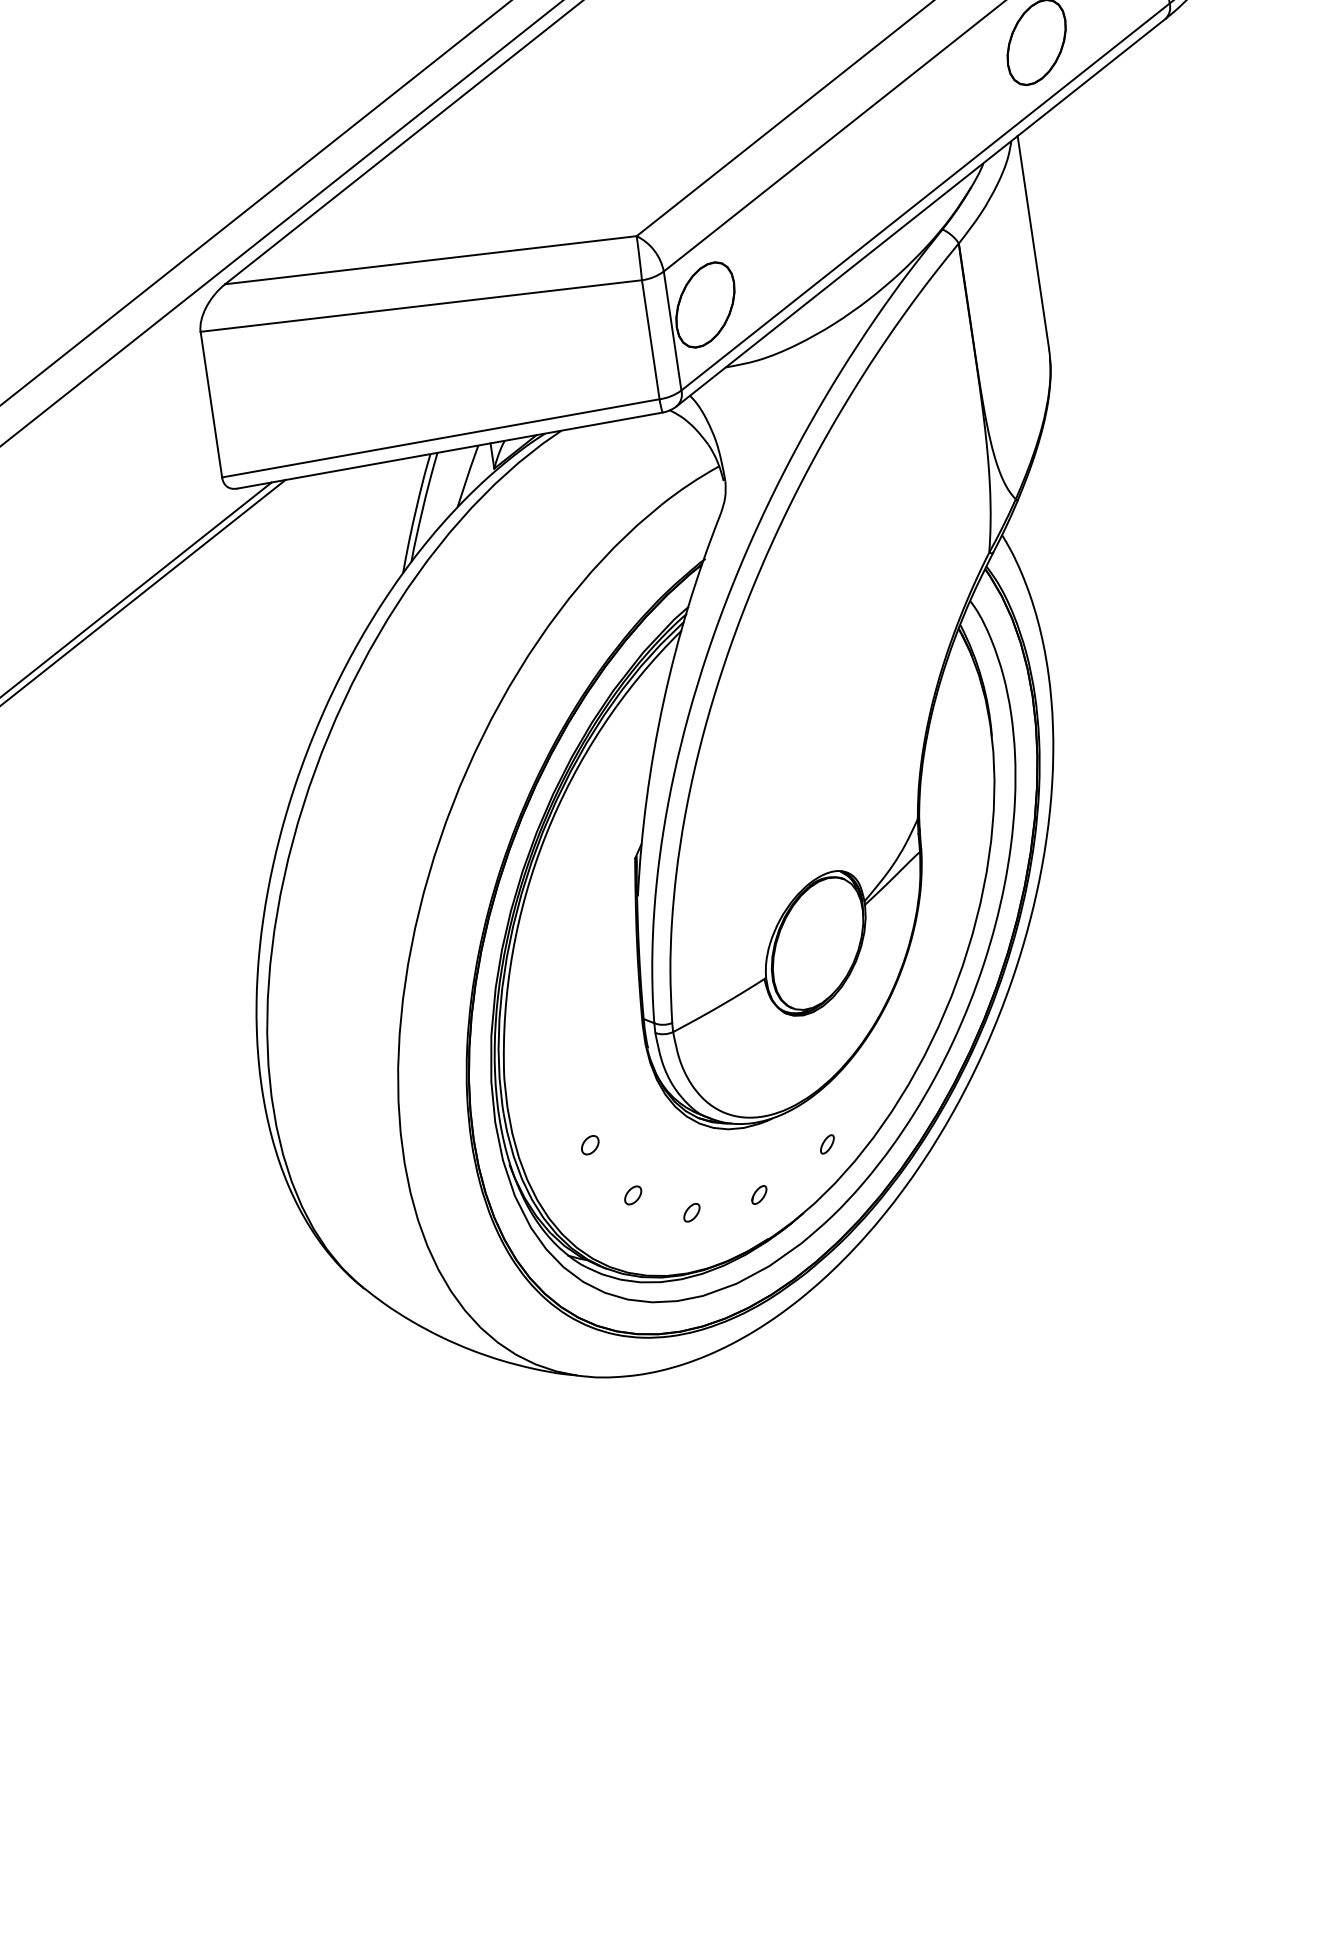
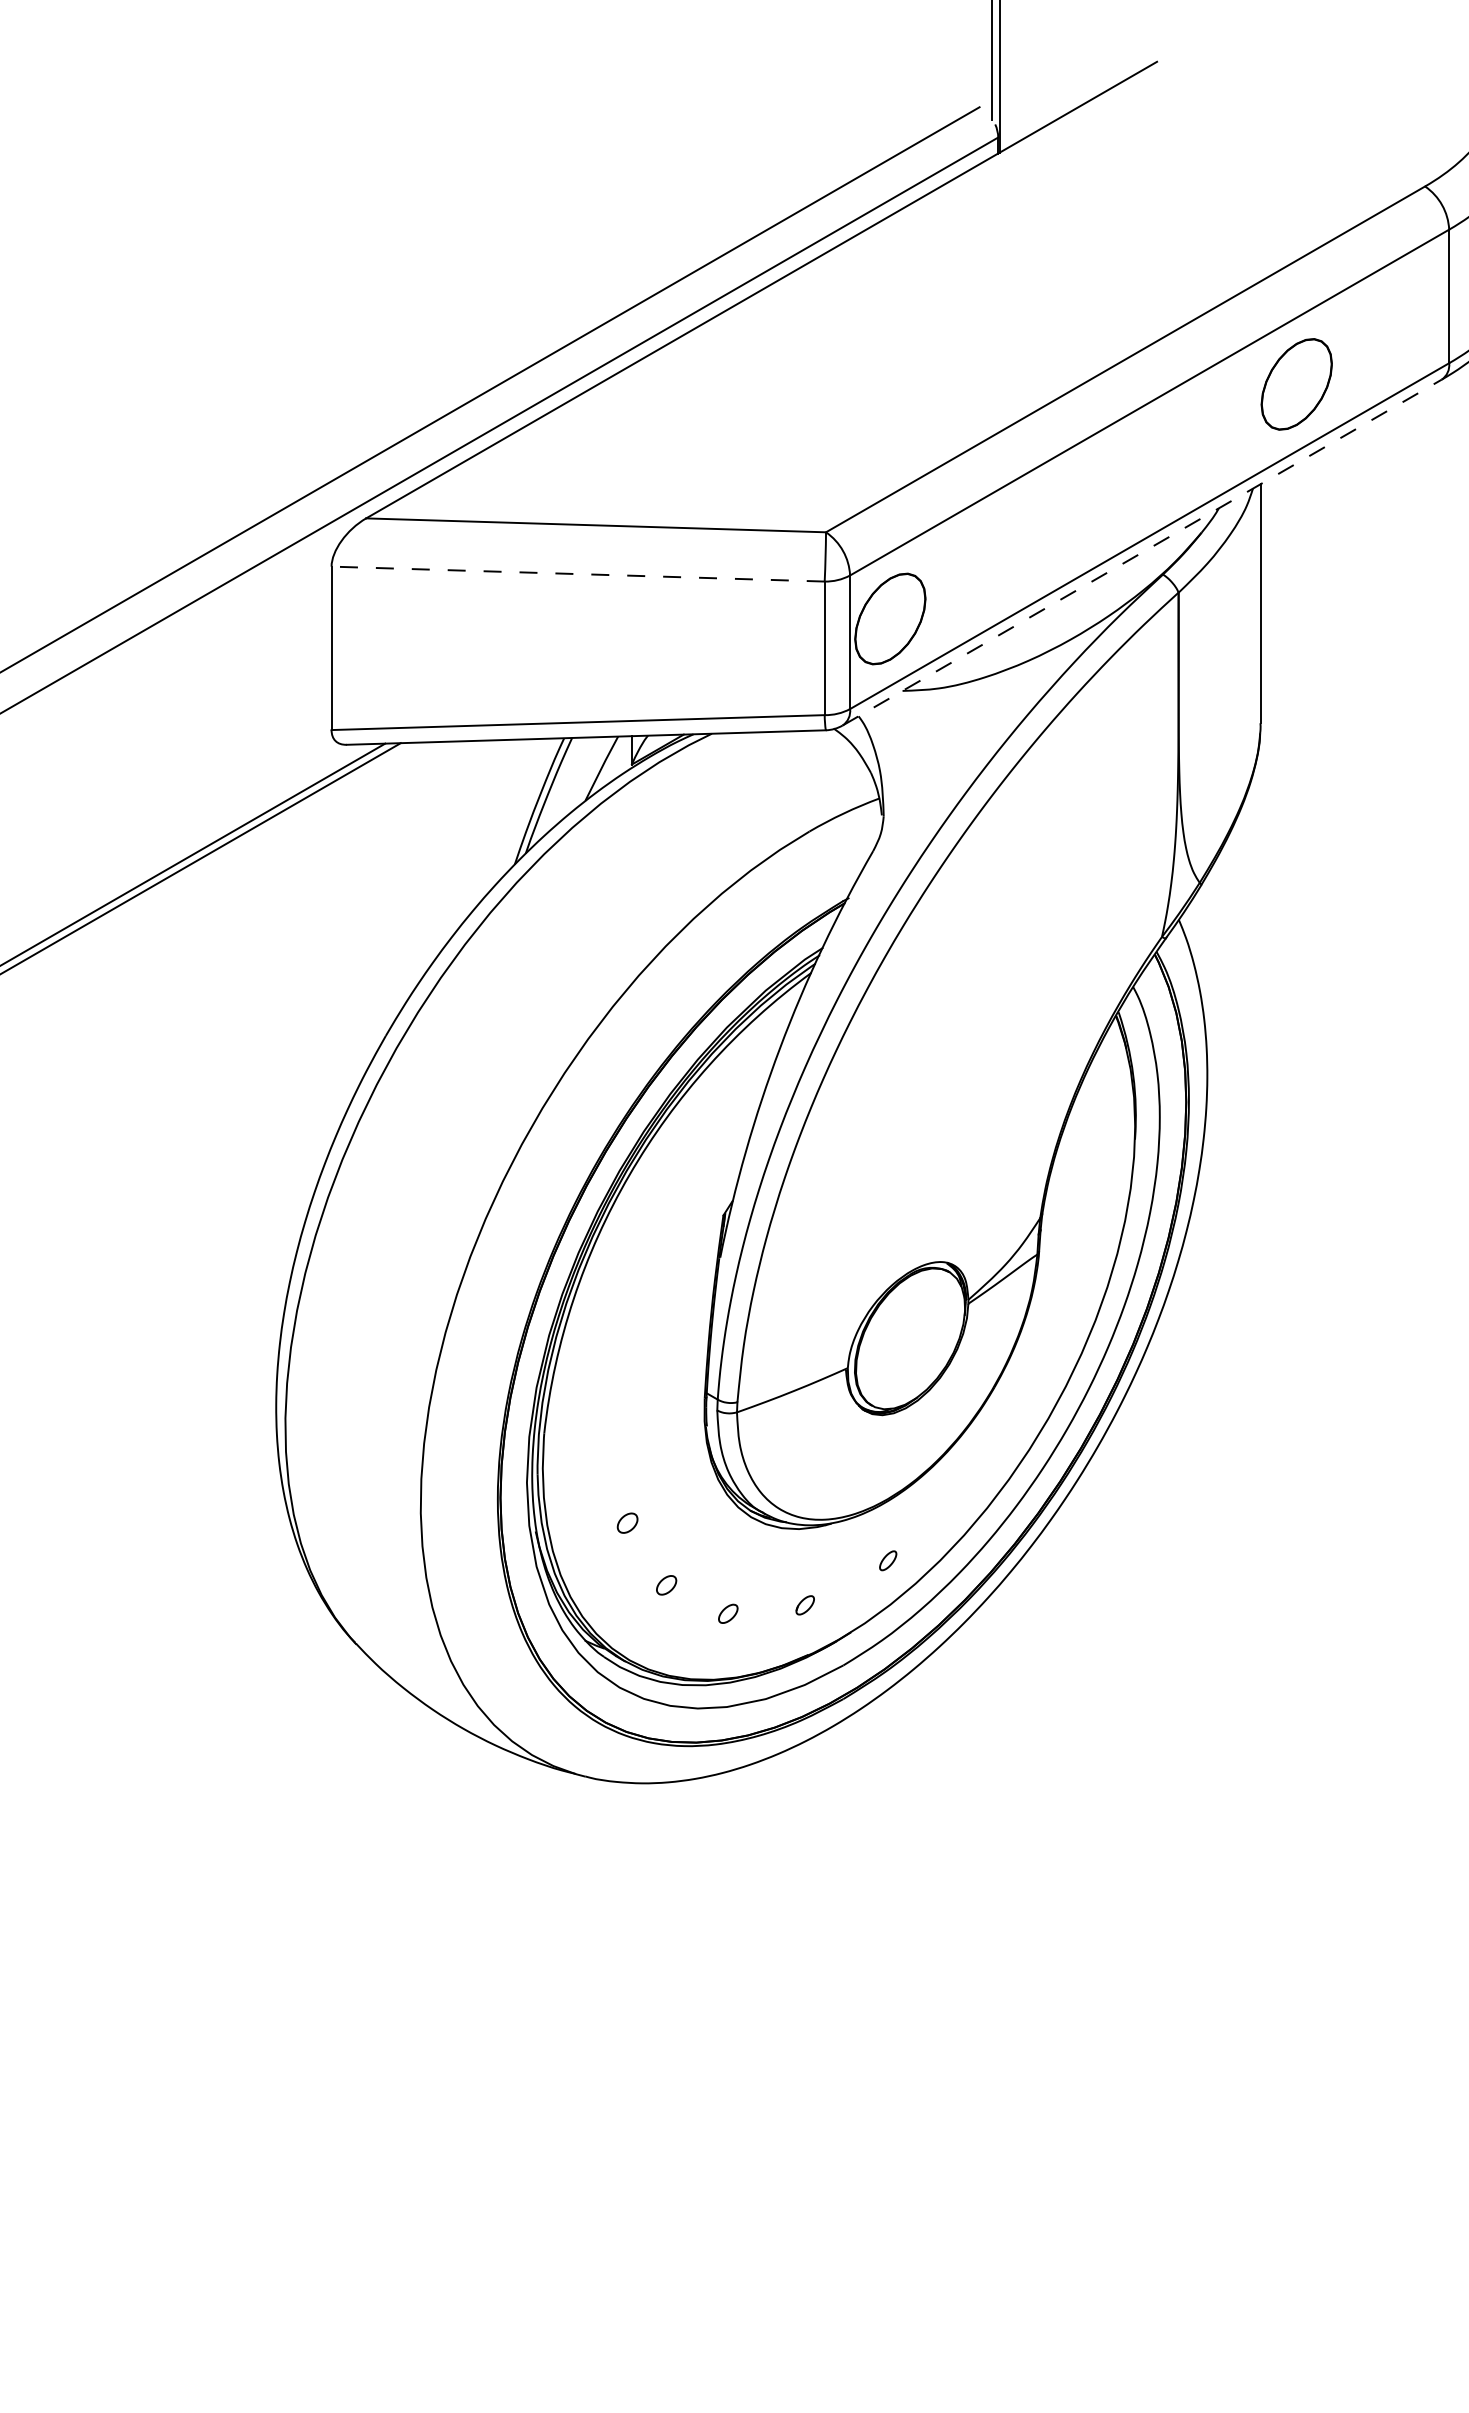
line: (921, 212) -> (1142, 552), solid -> dashed
line: (421, 306) -> (578, 574), solid -> dashed

